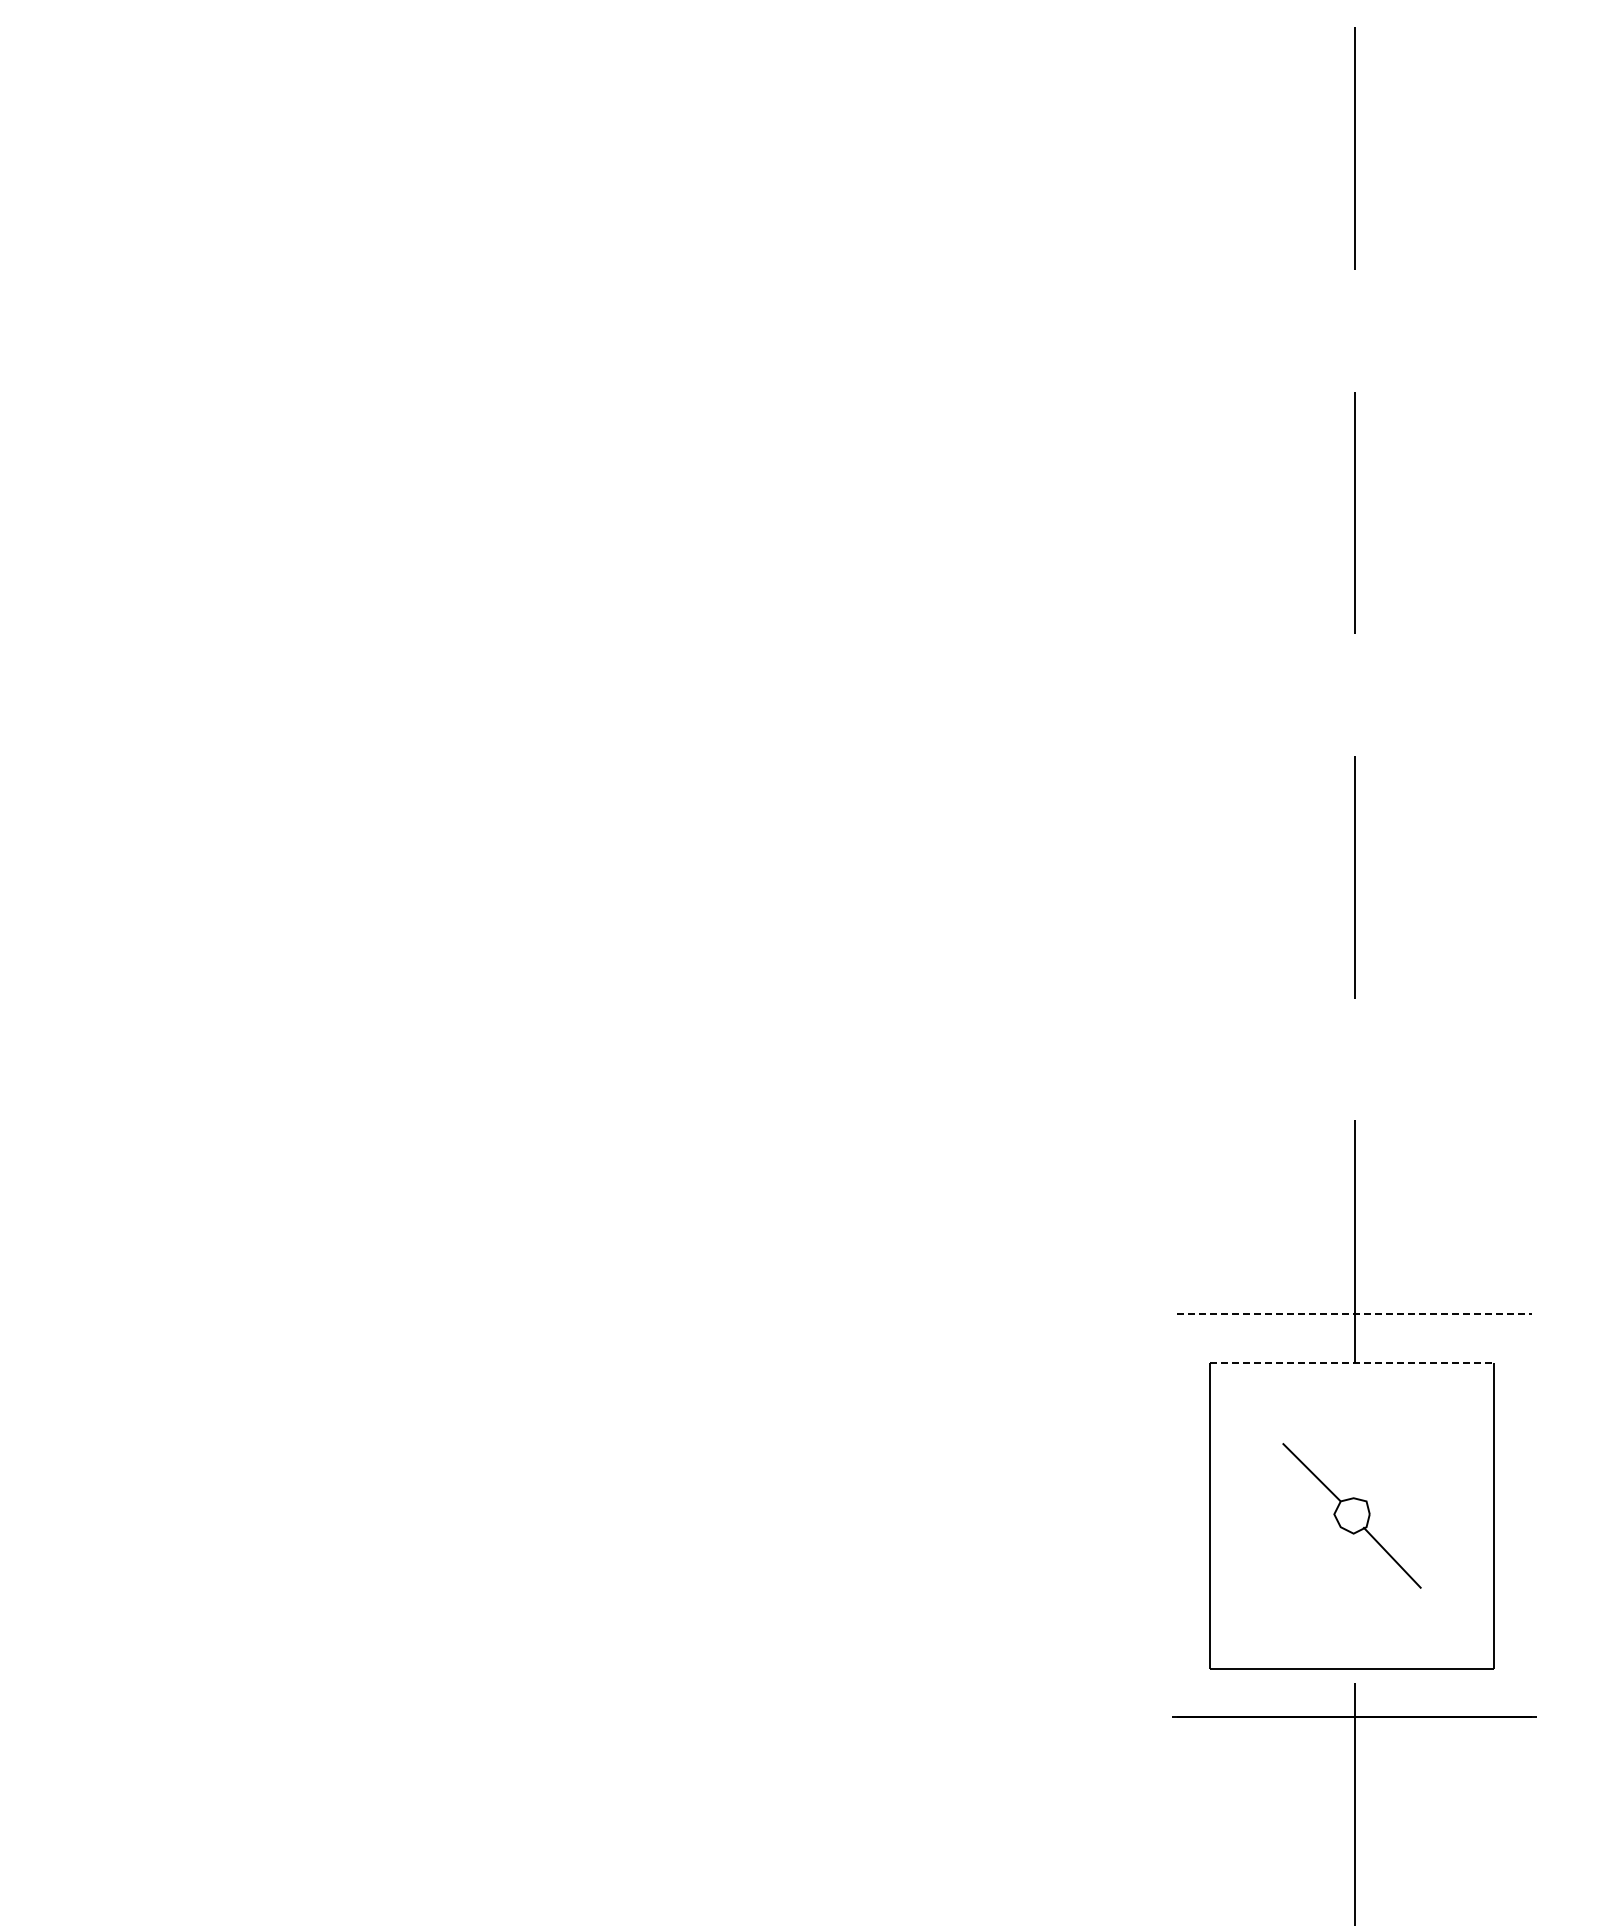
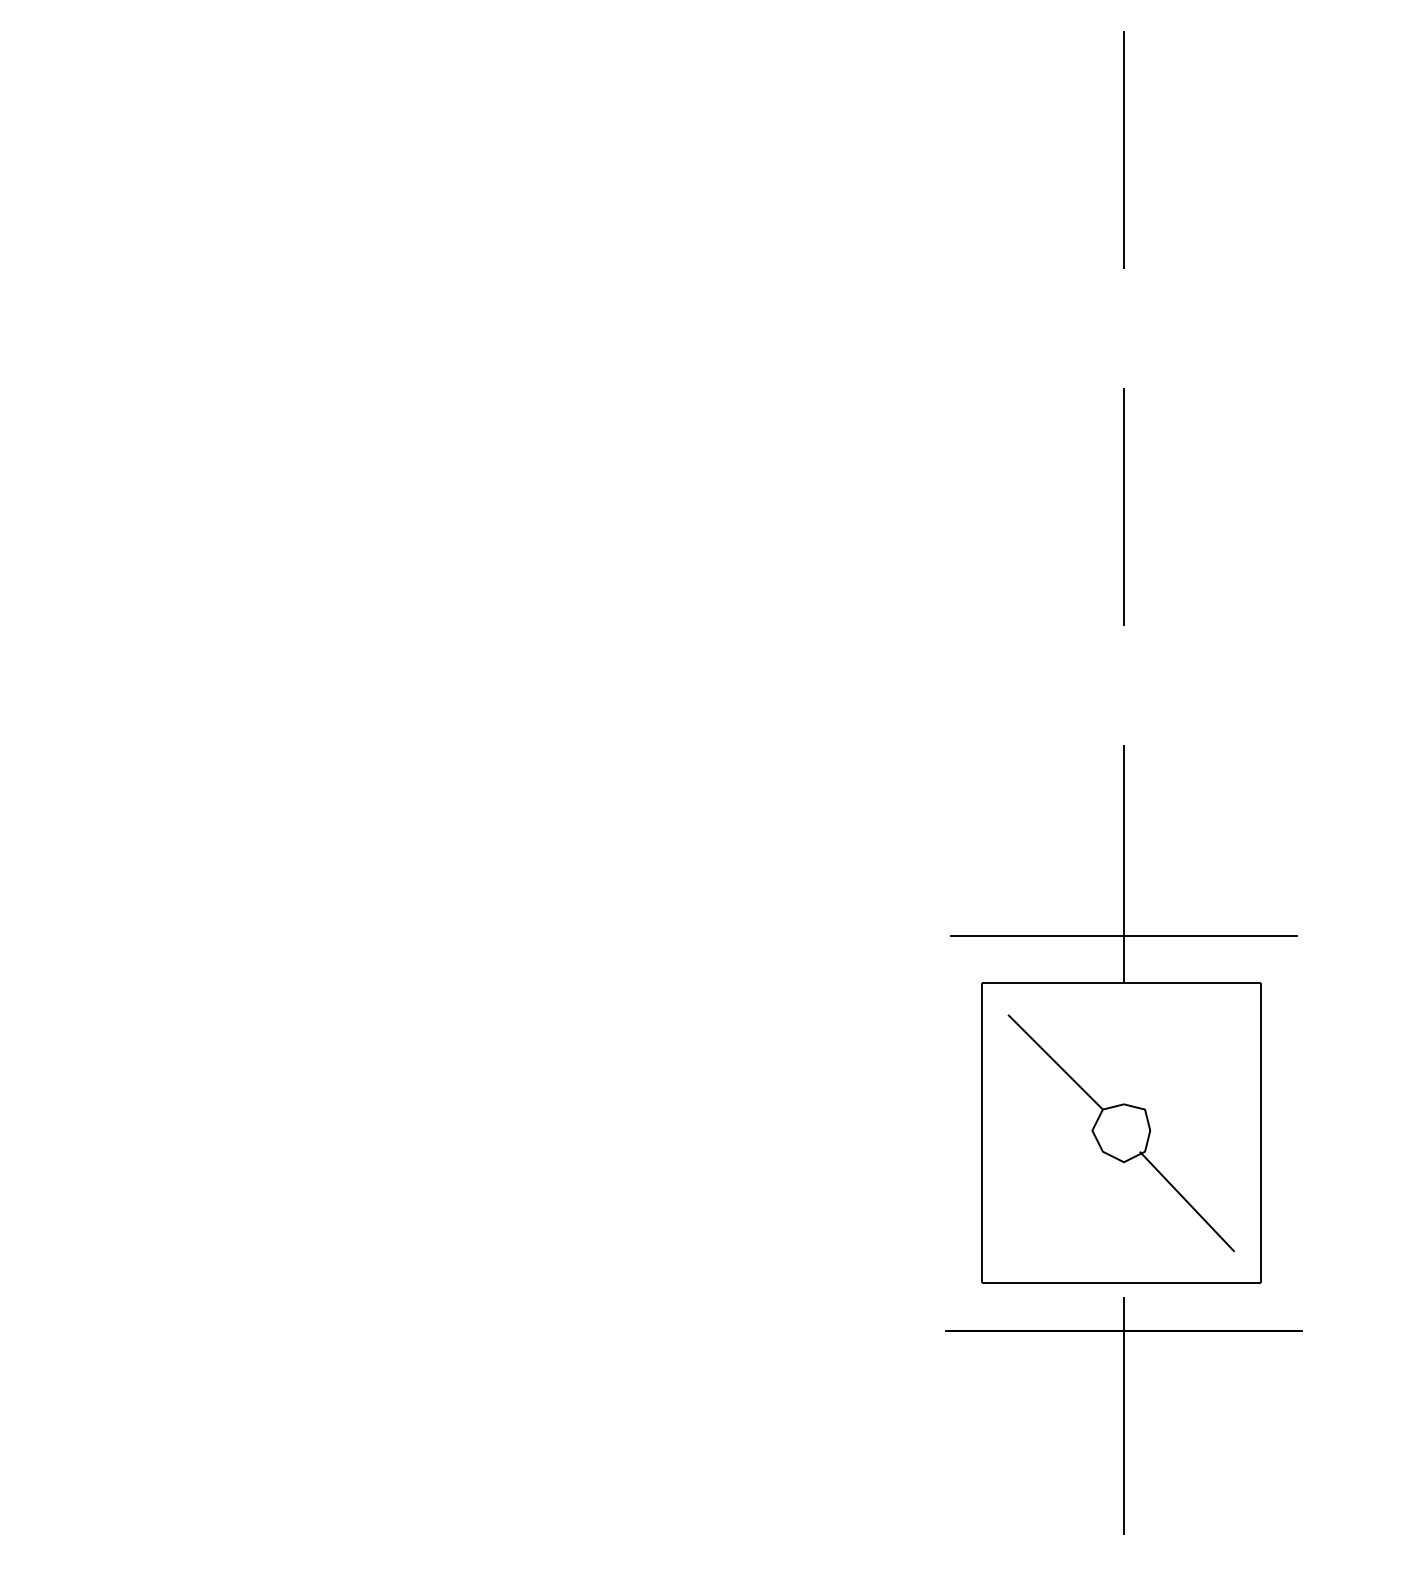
line: (1355, 1314) -> (1124, 935), dashed -> solid
line: (1352, 1362) -> (1121, 982), dashed -> solid
part: (1351, 1515) -> (1120, 1132), size x1.67

